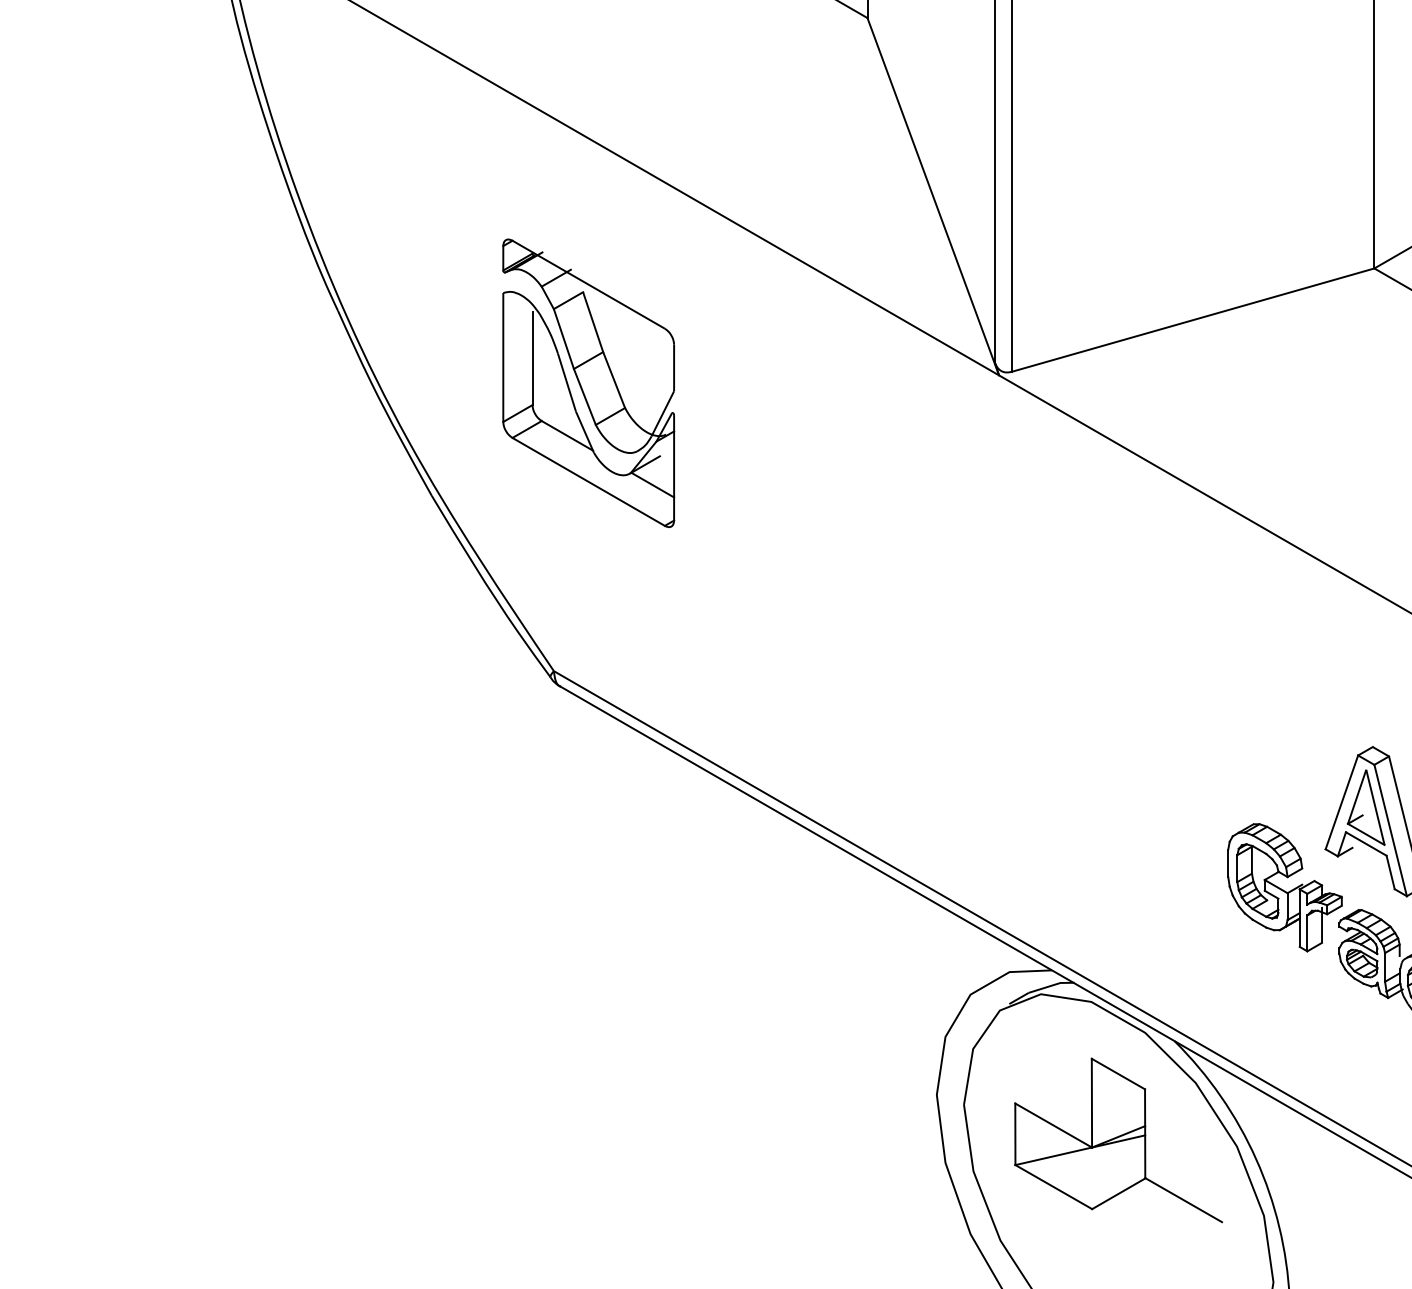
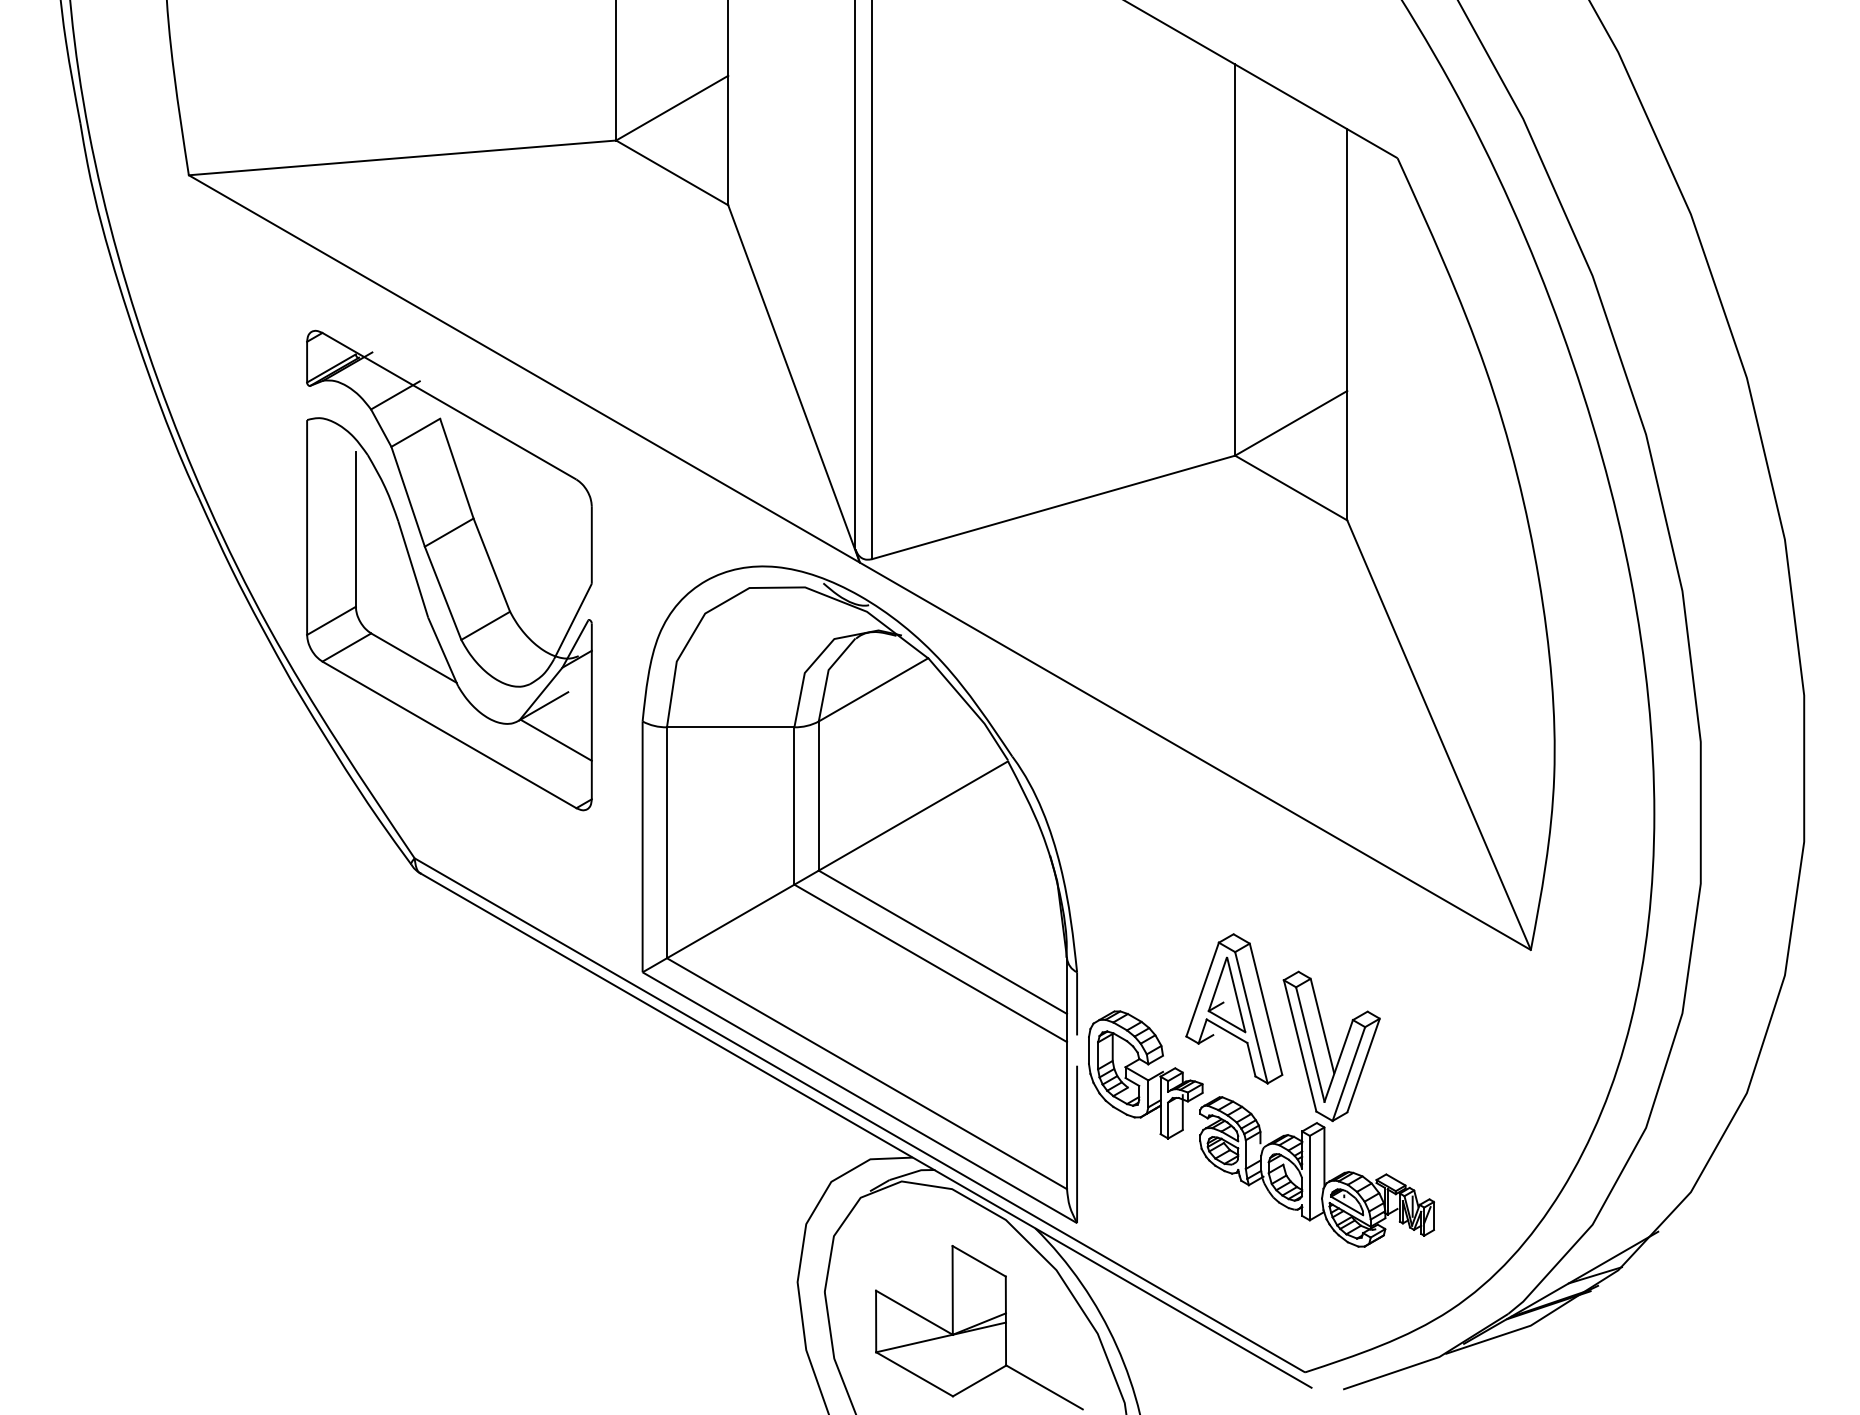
part: (588, 383) -> (449, 570), size x1.67
part: (998, 707) -> (859, 894), added

